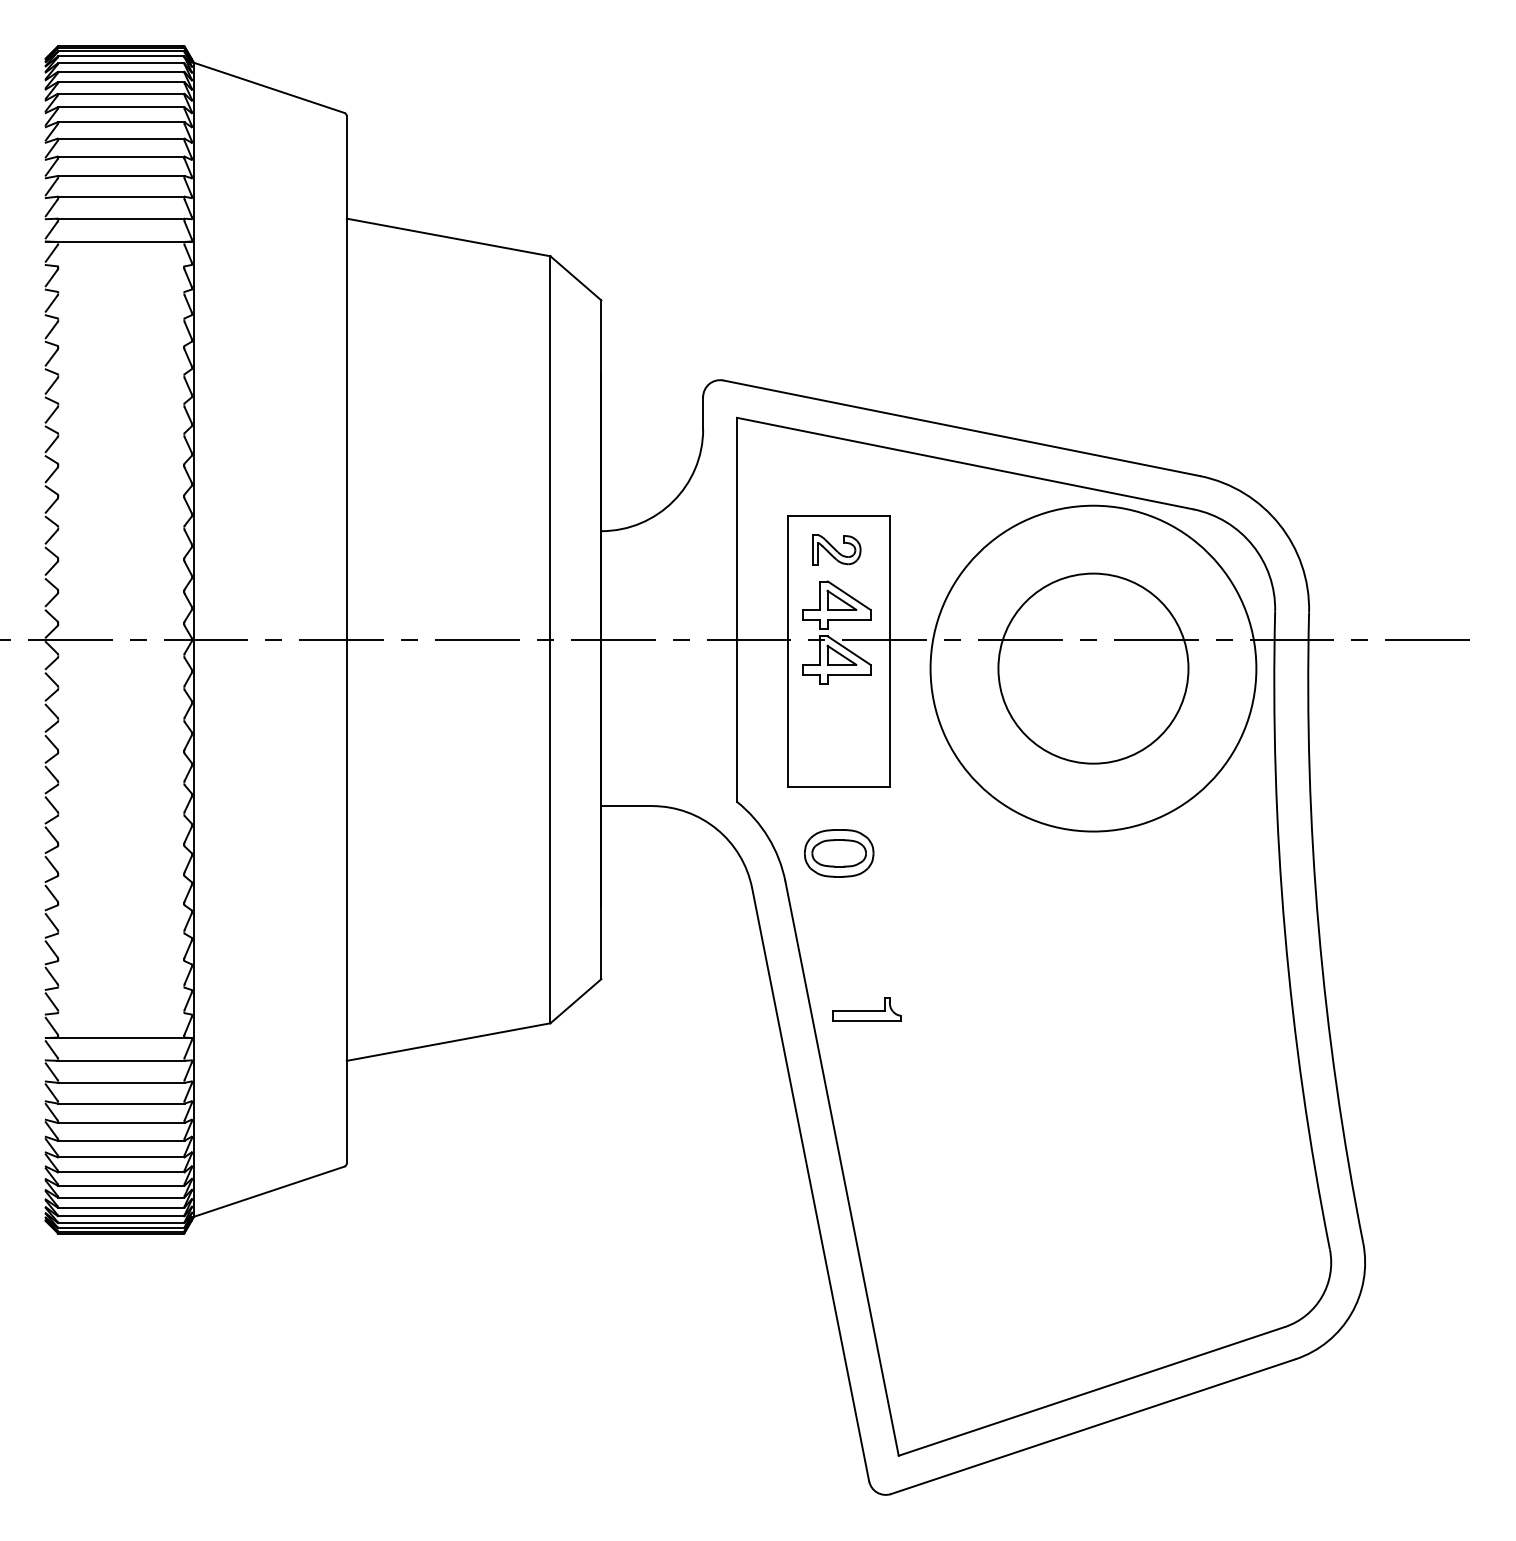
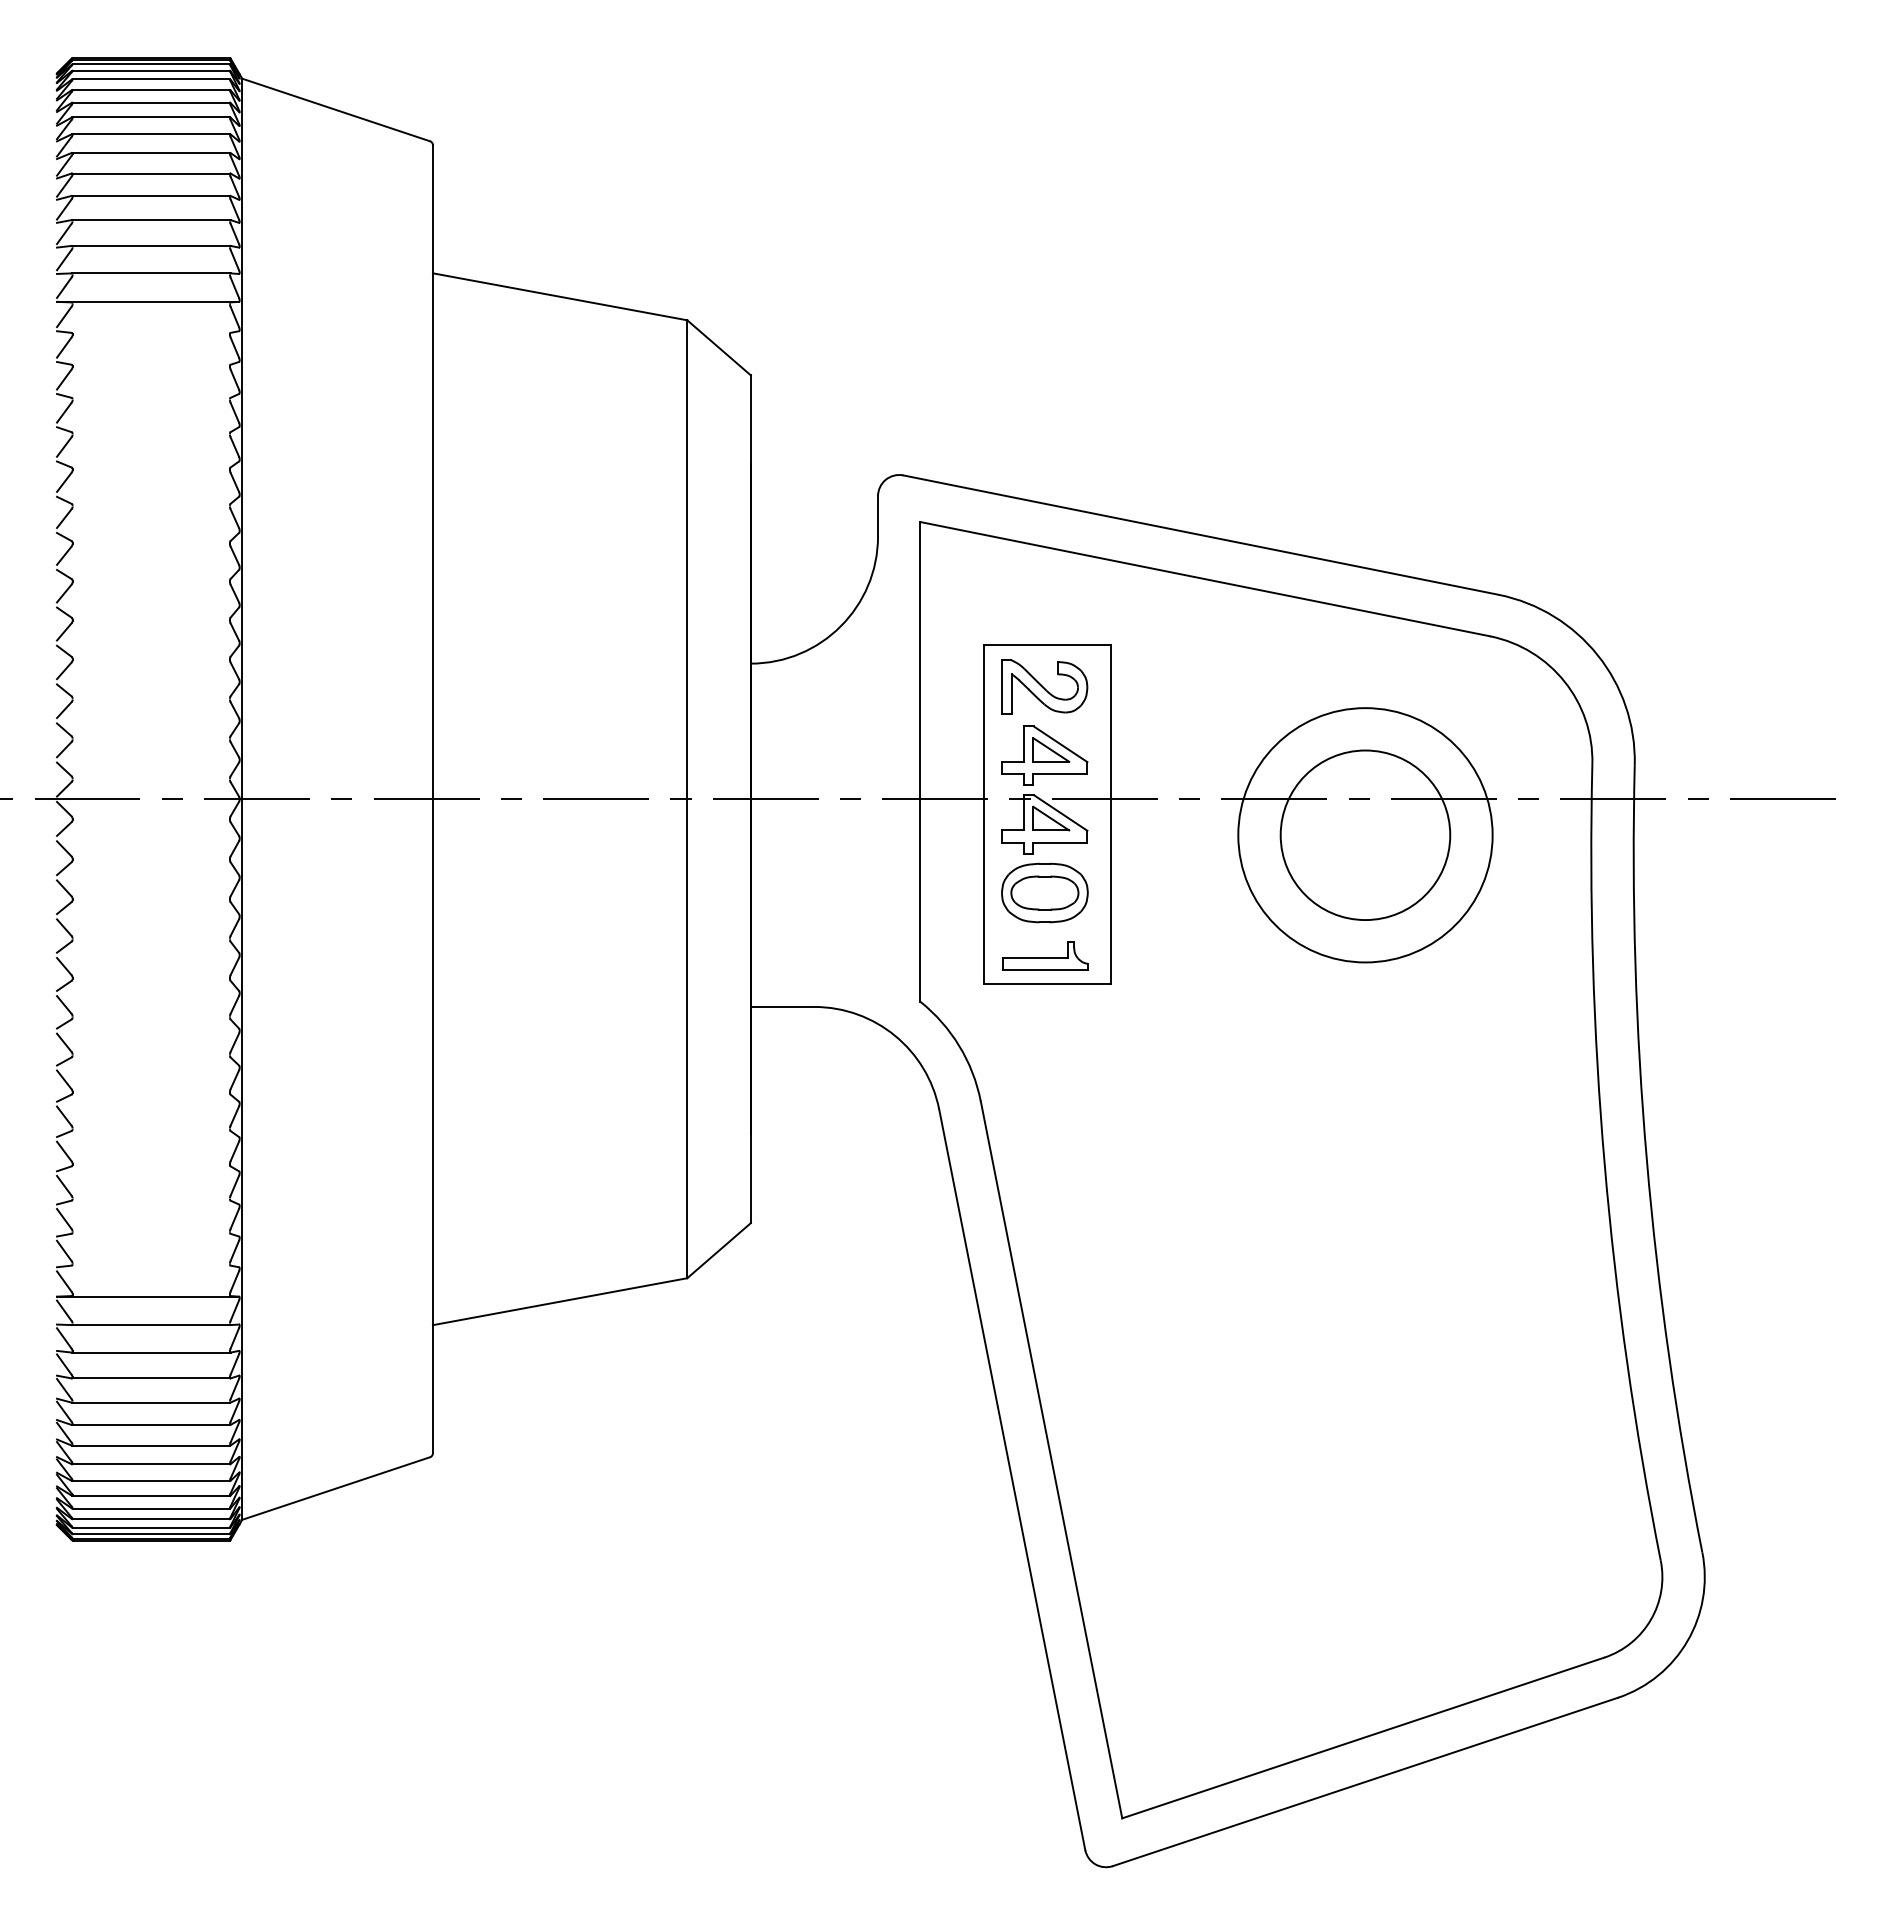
part: (836, 549) -> (1044, 686), size x1.43
circle: (1093, 668) -> (1365, 835), size x0.62
circle: (1093, 668) -> (1365, 835), size x0.71
part: (838, 852) -> (1044, 892), moved
part: (866, 1009) -> (1045, 955), moved

